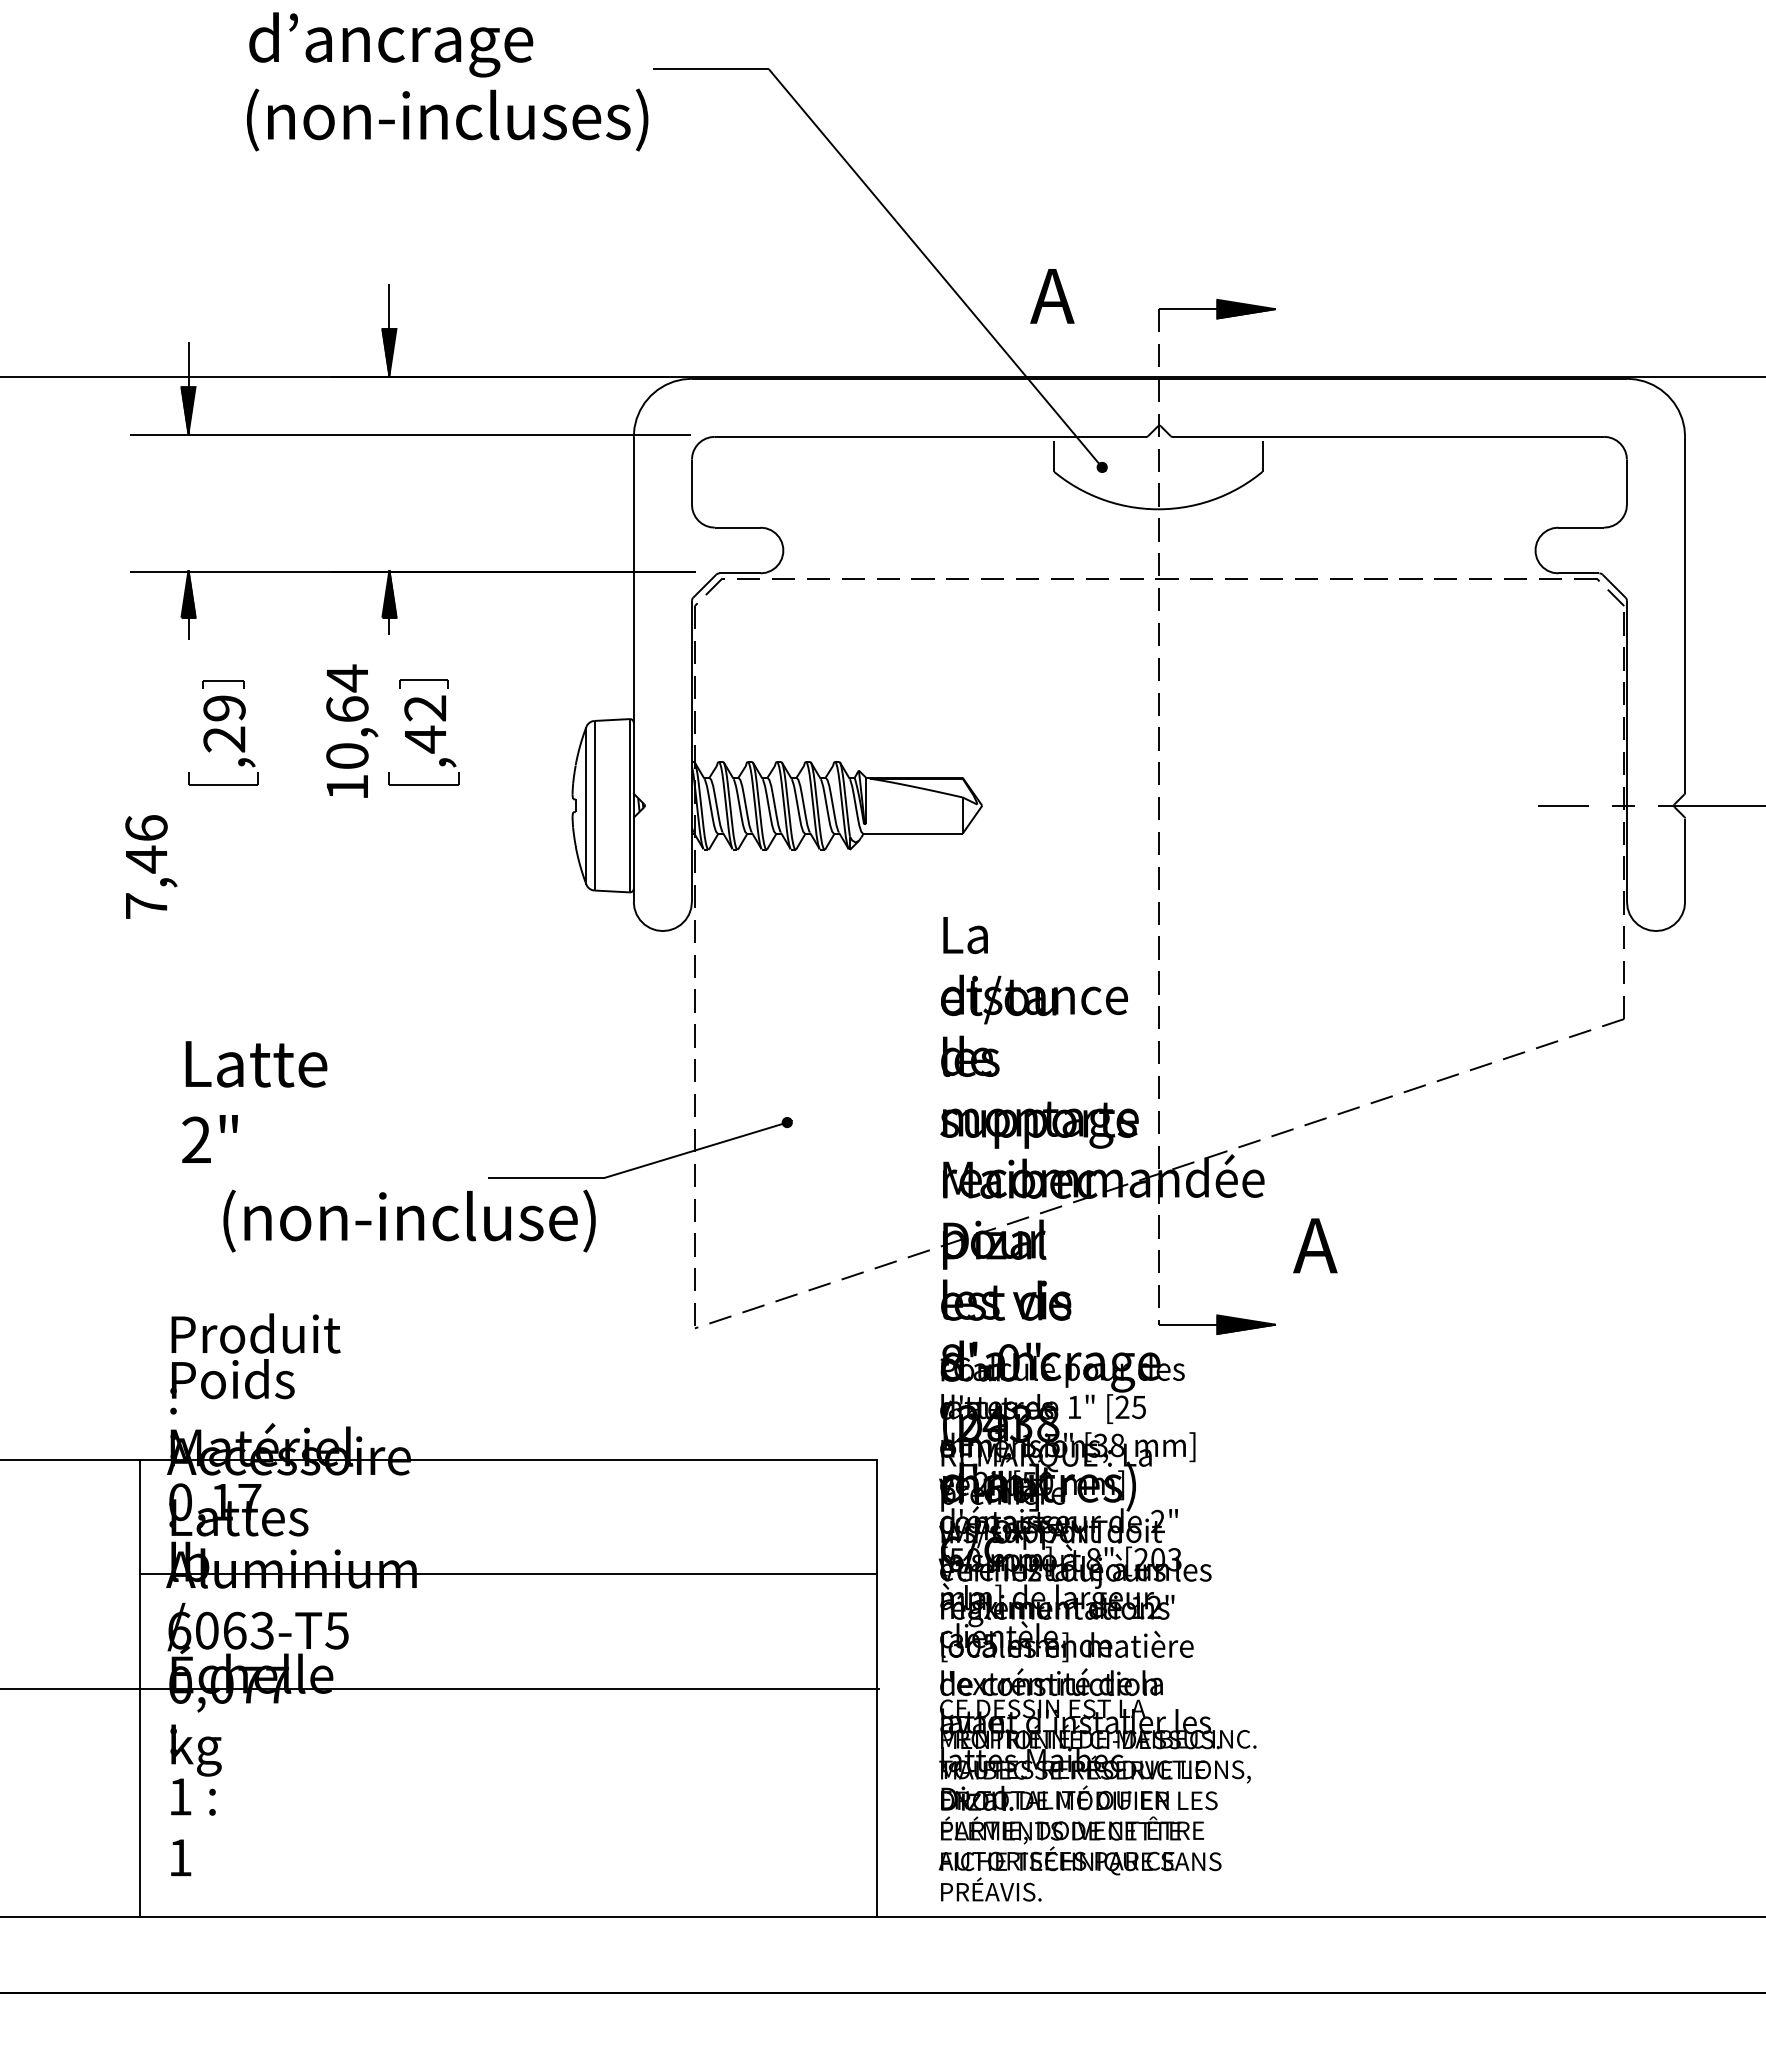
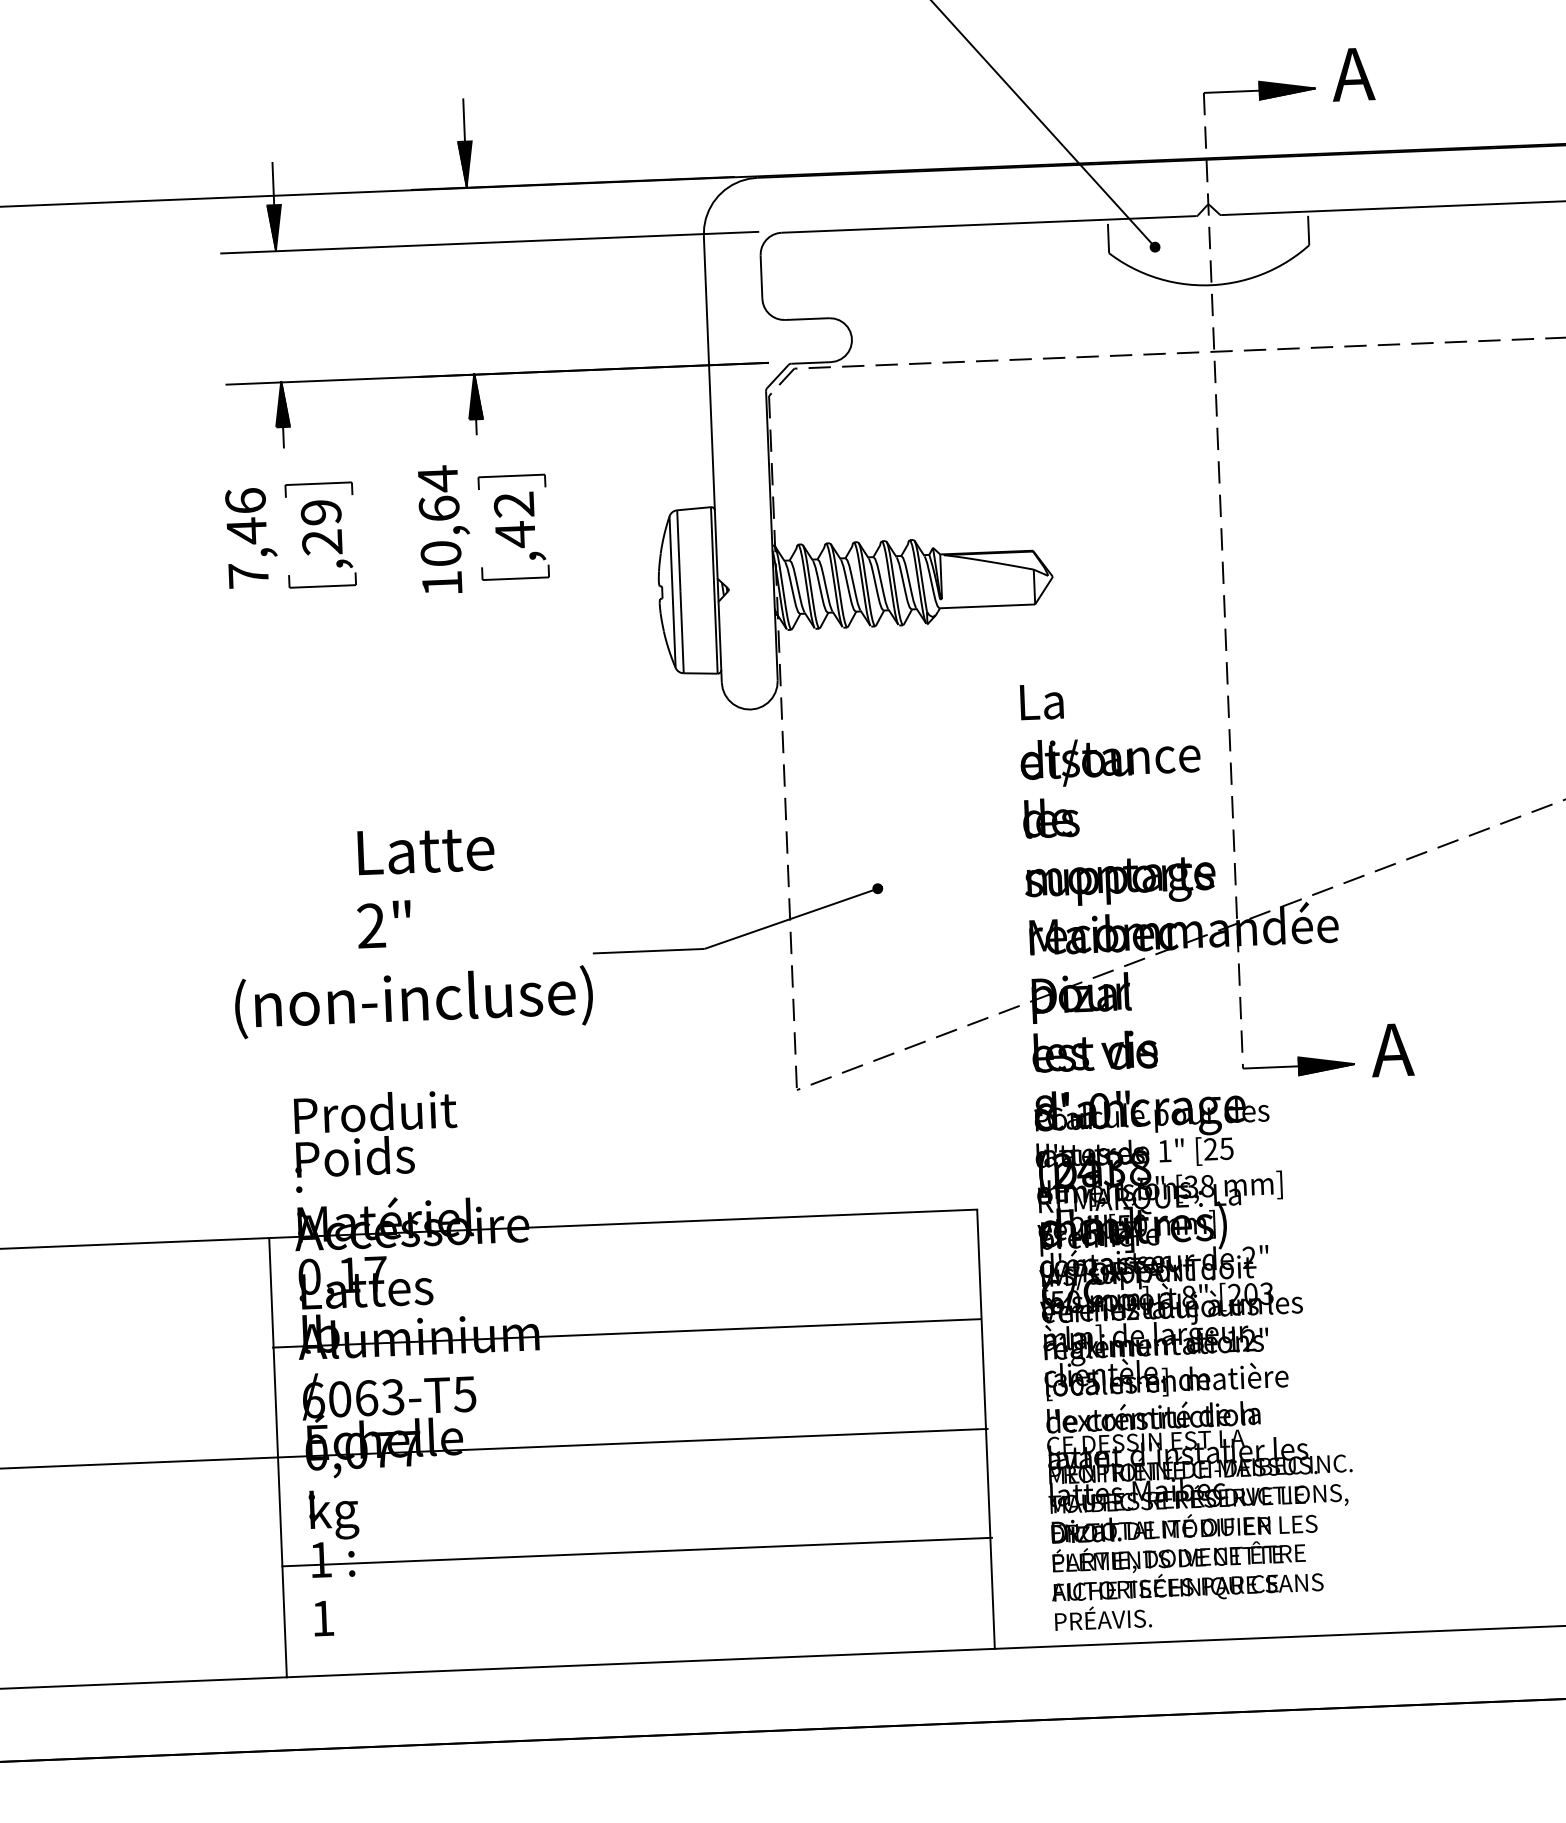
text: (1052, 296) -> (1353, 74), moved
part: (223, 684) -> (319, 489), size x1.67
part: (423, 684) -> (511, 481), size x1.43
text: (151, 866) -> (251, 537), moved
text: (254, 1101) -> (425, 886), moved
text: (409, 1220) -> (413, 1001), moved
text: (1315, 1245) -> (1392, 1049), moved
line: (509, 1801) -> (637, 1551), added

